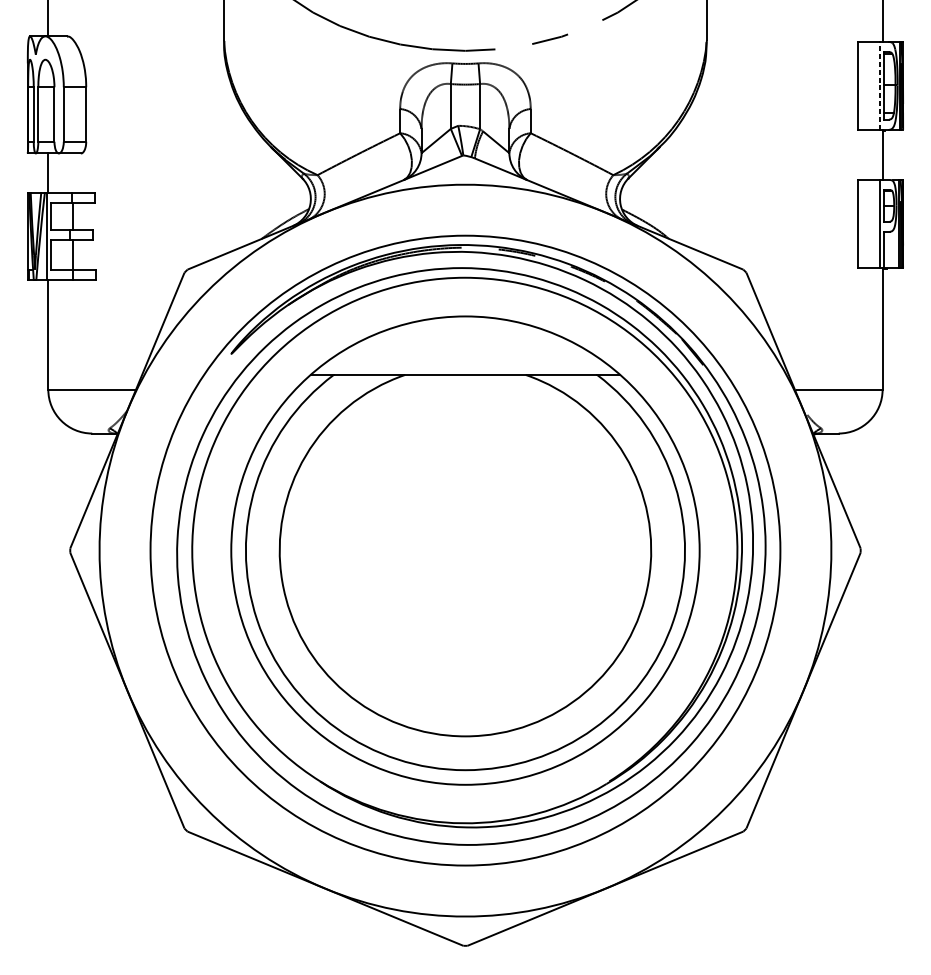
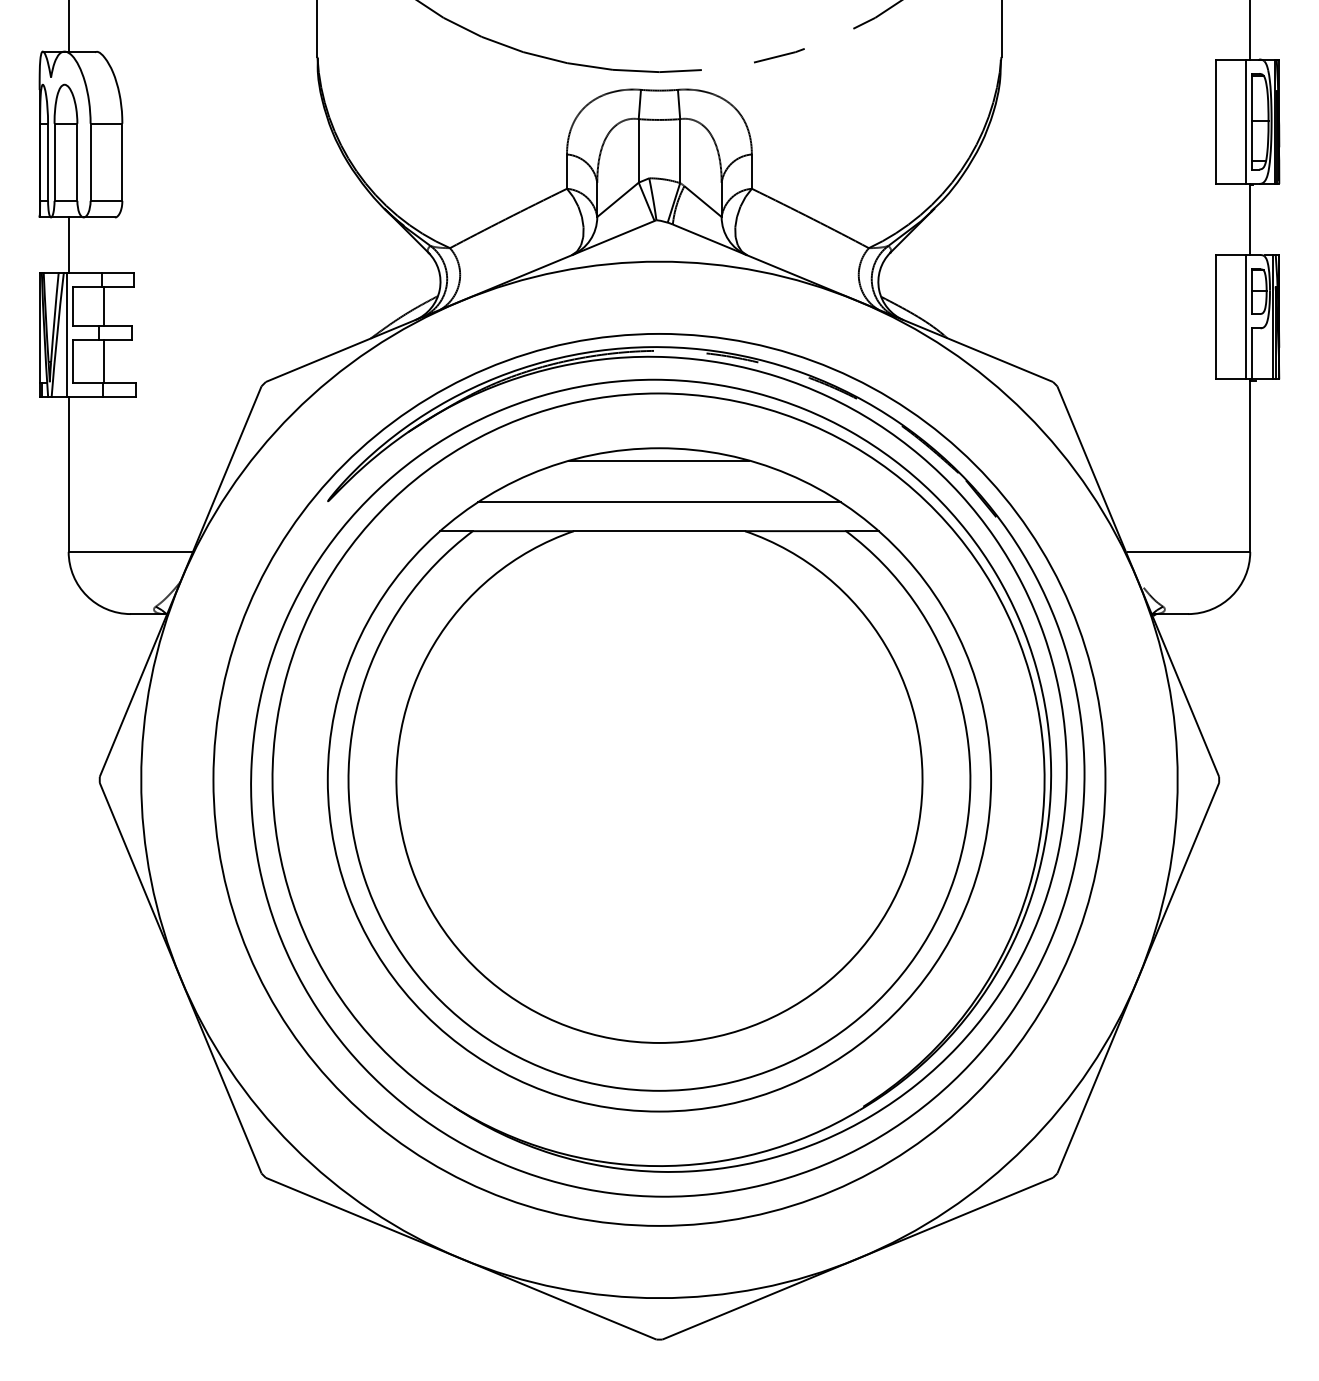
line: (879, 85) -> (1246, 121), dashed -> solid
line: (465, 325) -> (659, 460), added
line: (465, 354) -> (659, 502), added

